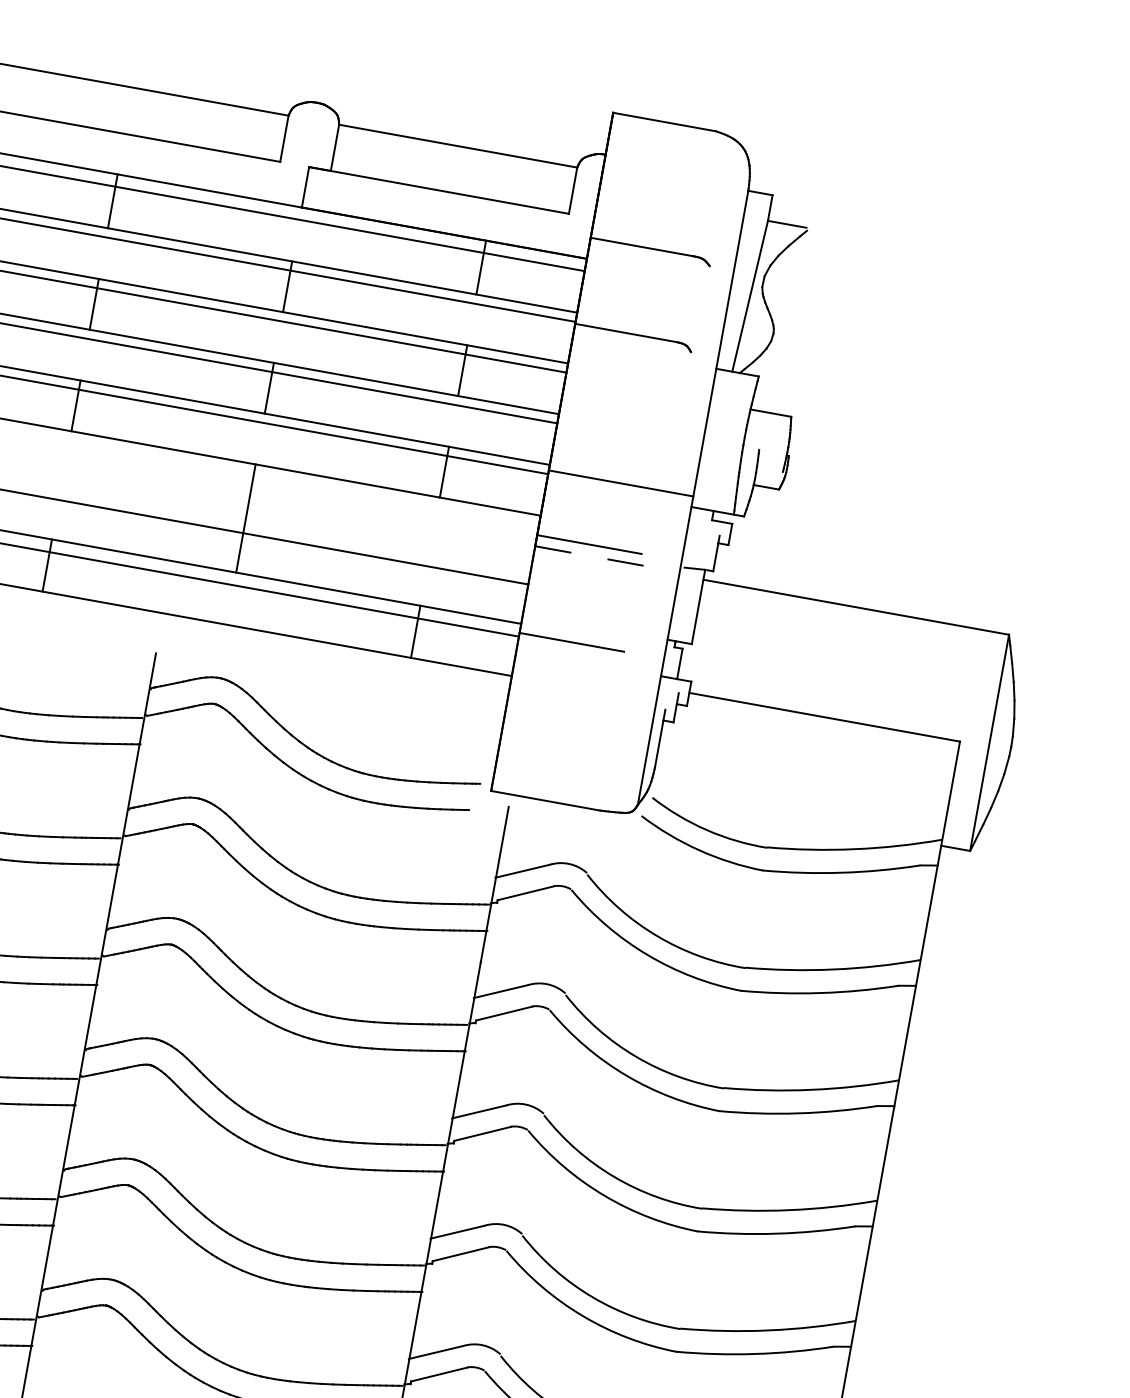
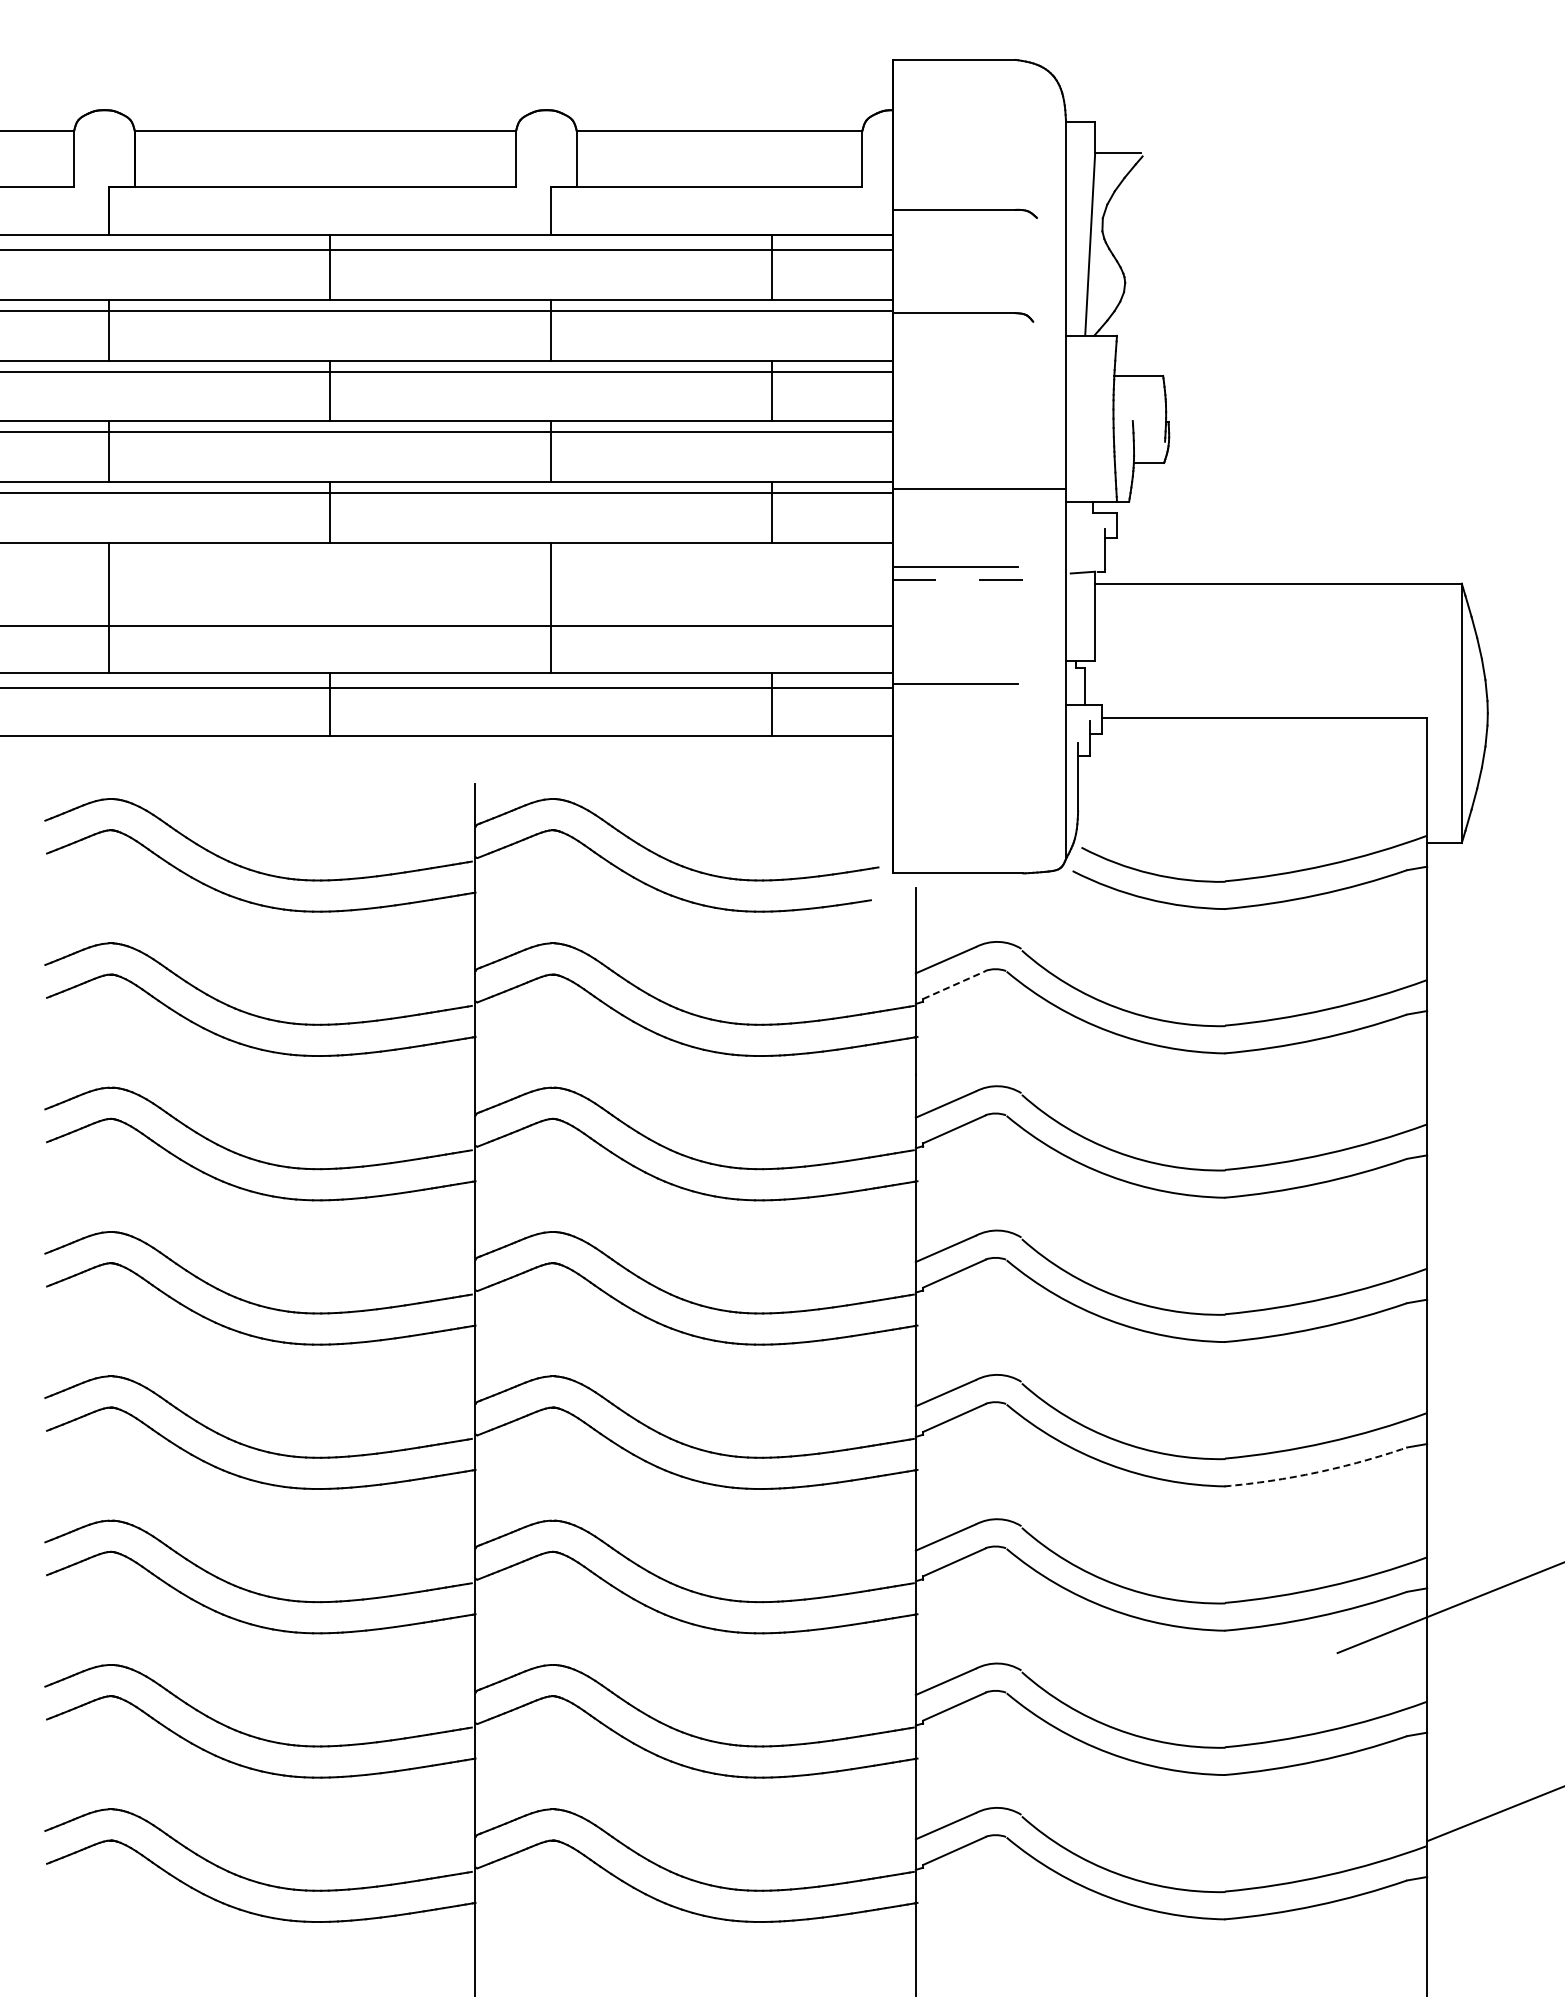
line: (526, 892) -> (954, 984), solid -> dashed
arc: (754, 1353) -> (1316, 1472), solid -> dashed

